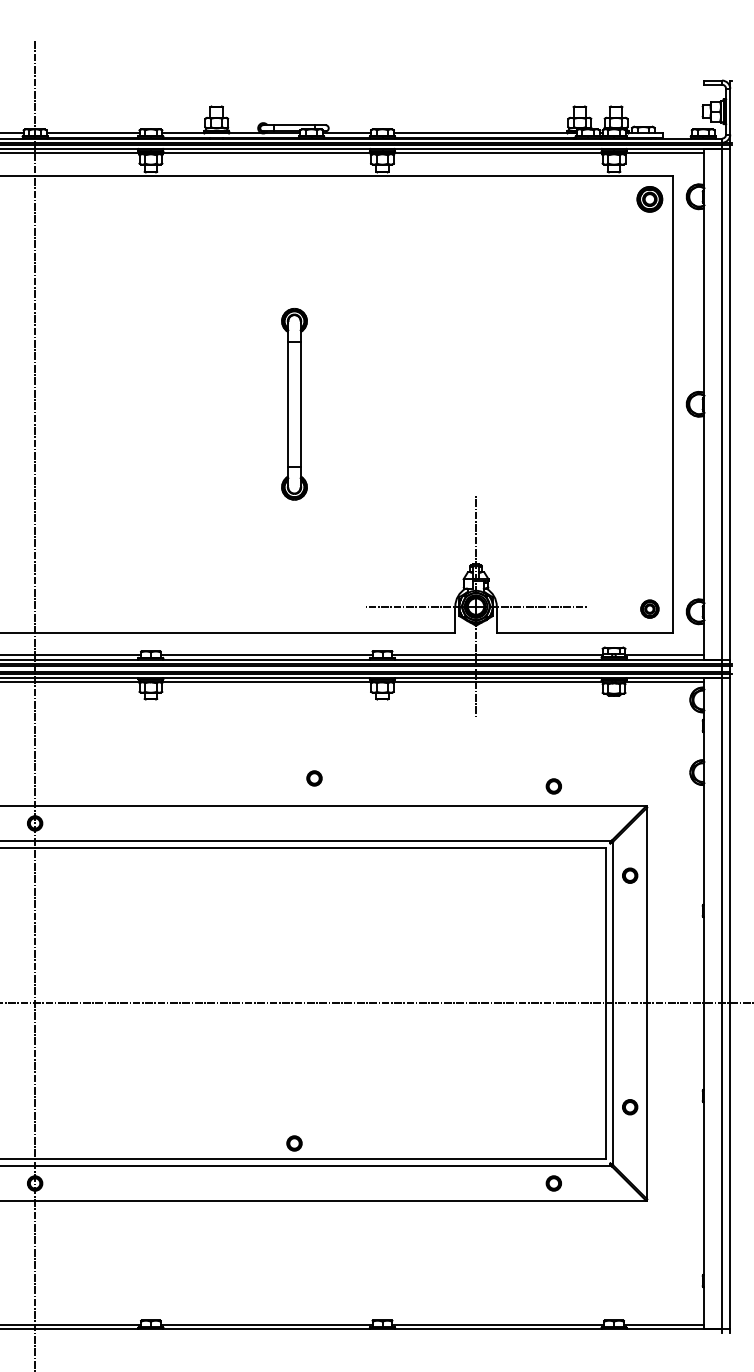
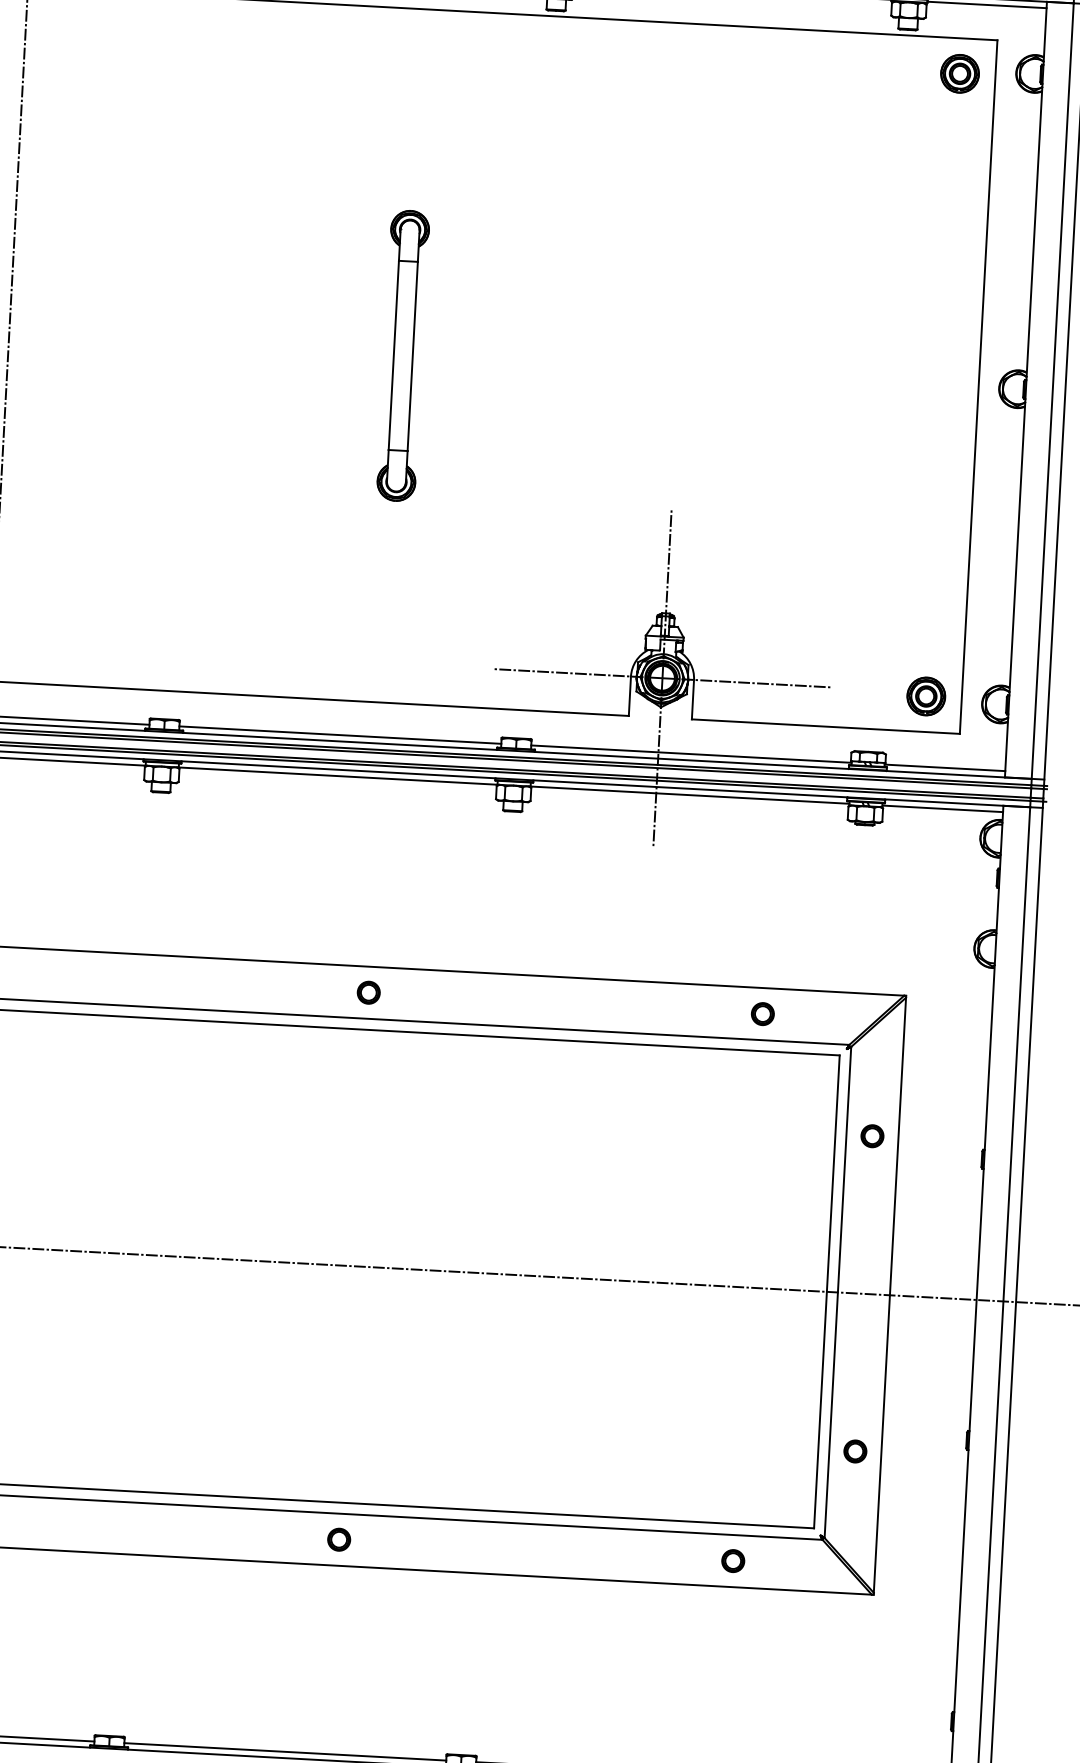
part: (649, 608) -> (925, 695), size x1.43
part: (314, 778) -> (368, 992), moved
part: (553, 786) -> (762, 1014), moved
part: (630, 875) -> (873, 1135), moved
part: (294, 1143) -> (339, 1539), moved

